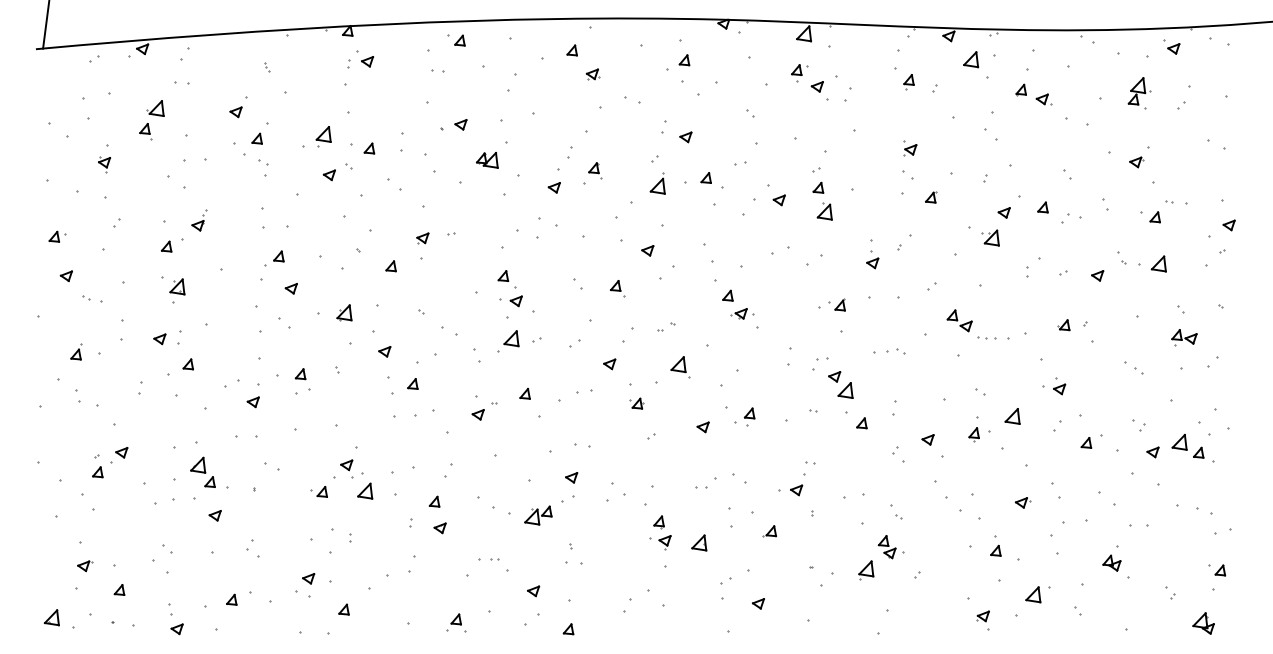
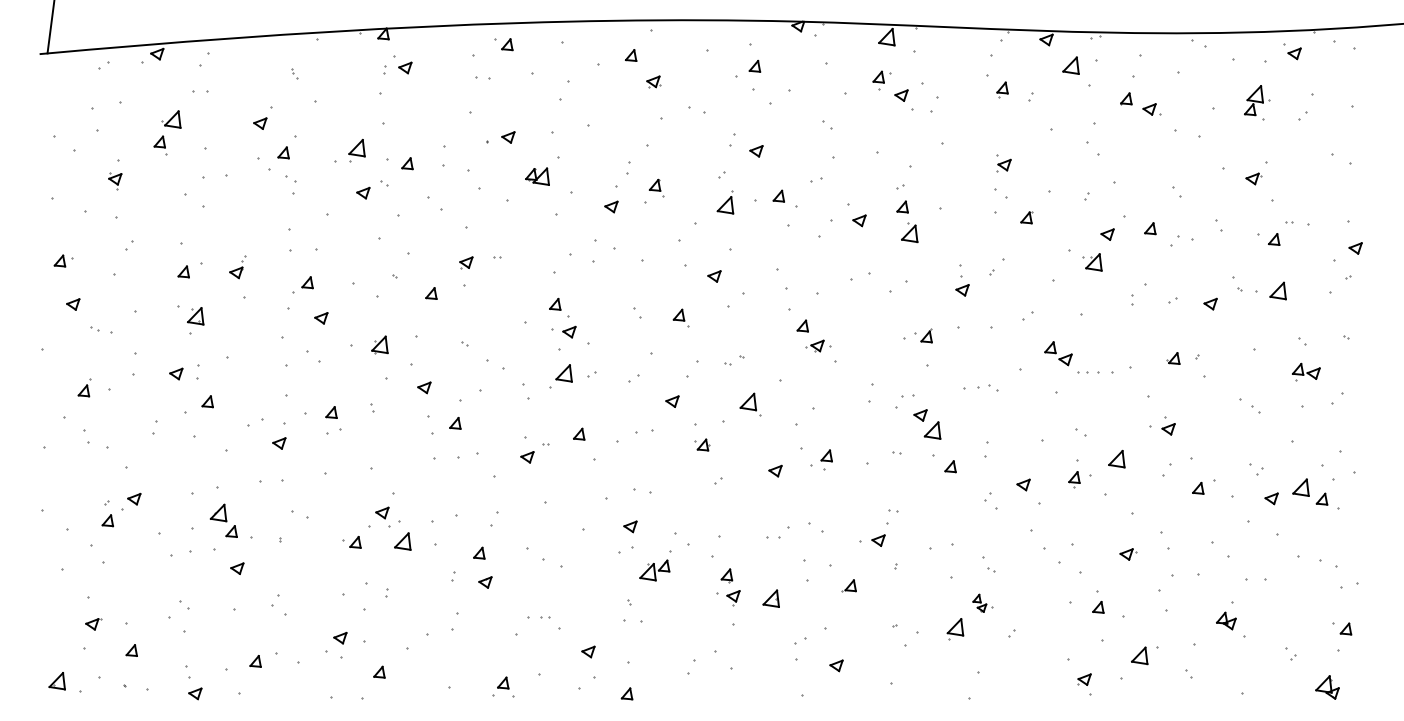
part: (199, 220) -> (237, 267), moved
part: (538, 515) -> (654, 570), moved
part: (890, 547) -> (982, 603), size x0.7

